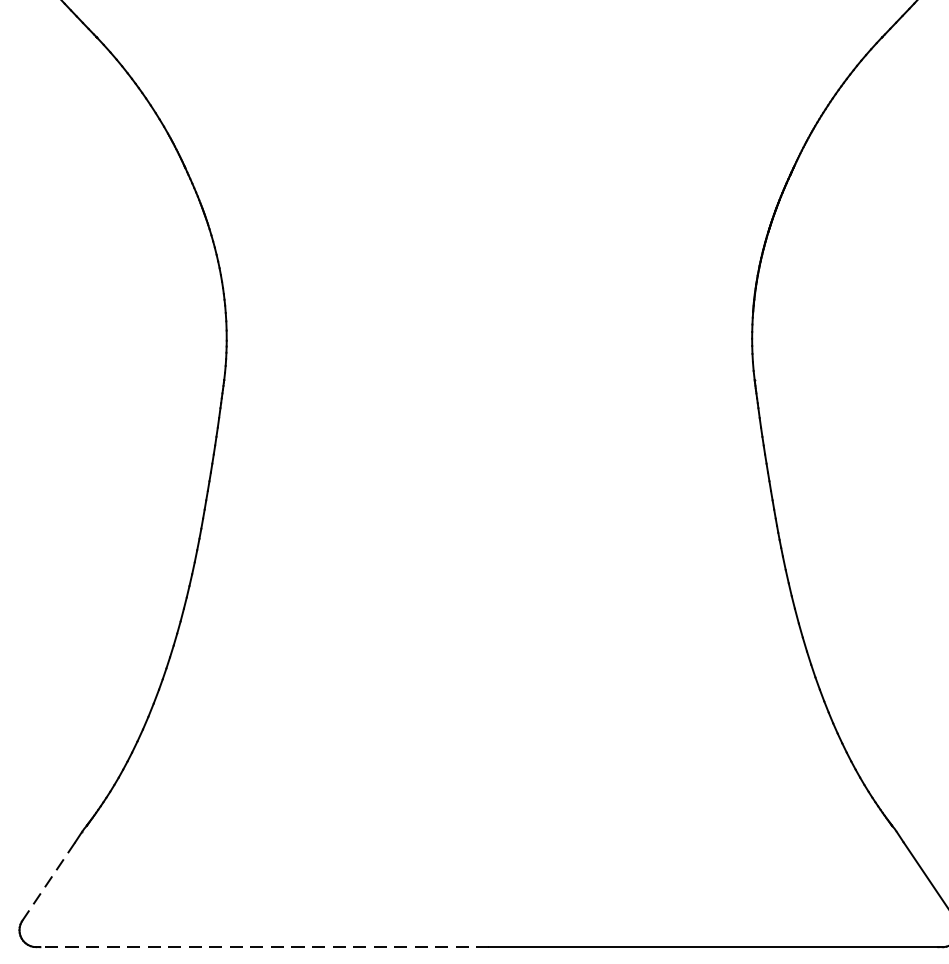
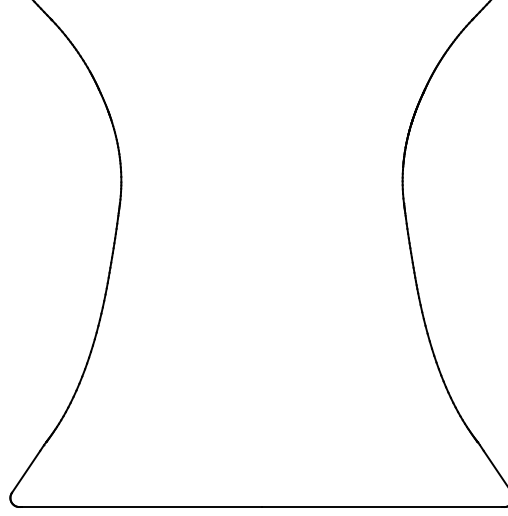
line: (47, 882) -> (25, 472), dashed -> solid
line: (264, 948) -> (141, 507), dashed -> solid

